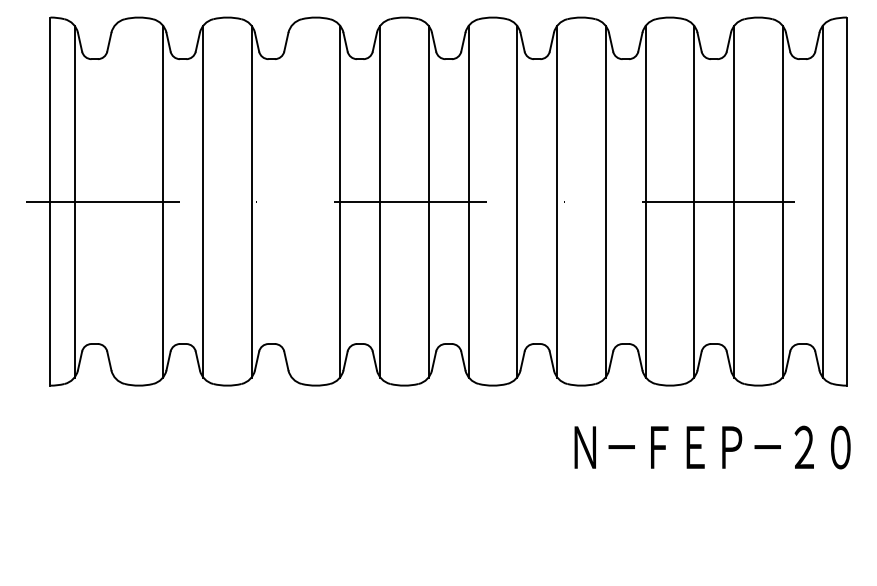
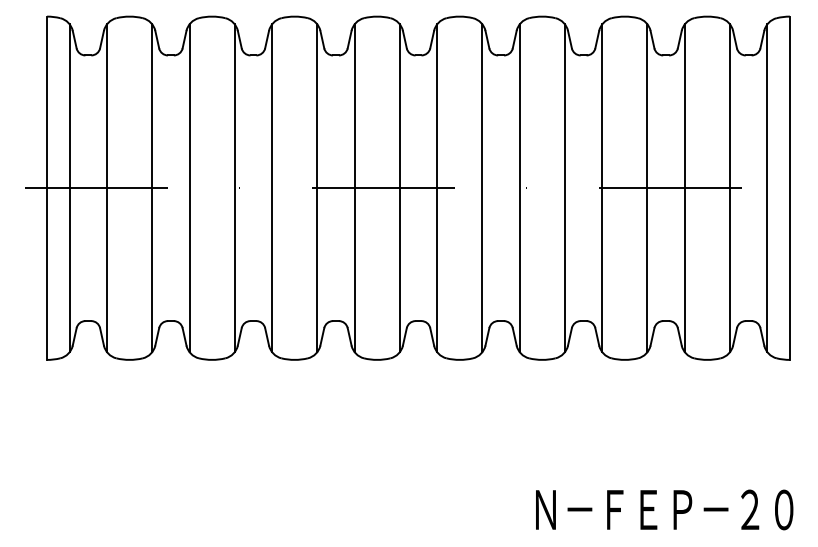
line: (114, 201) -> (106, 188), added
line: (291, 201) -> (271, 188), added
text: (712, 447) -> (664, 509), moved

